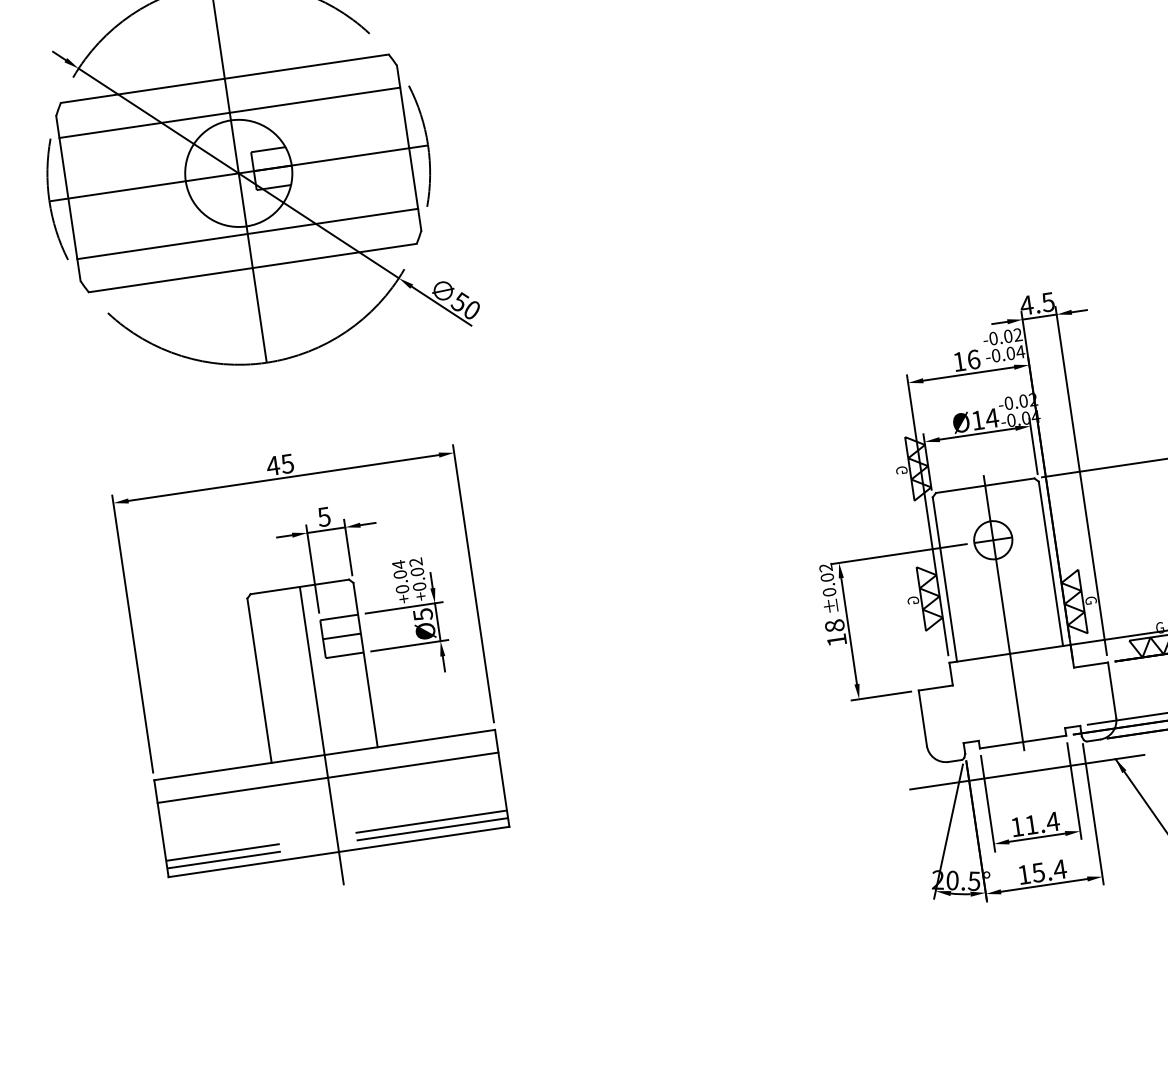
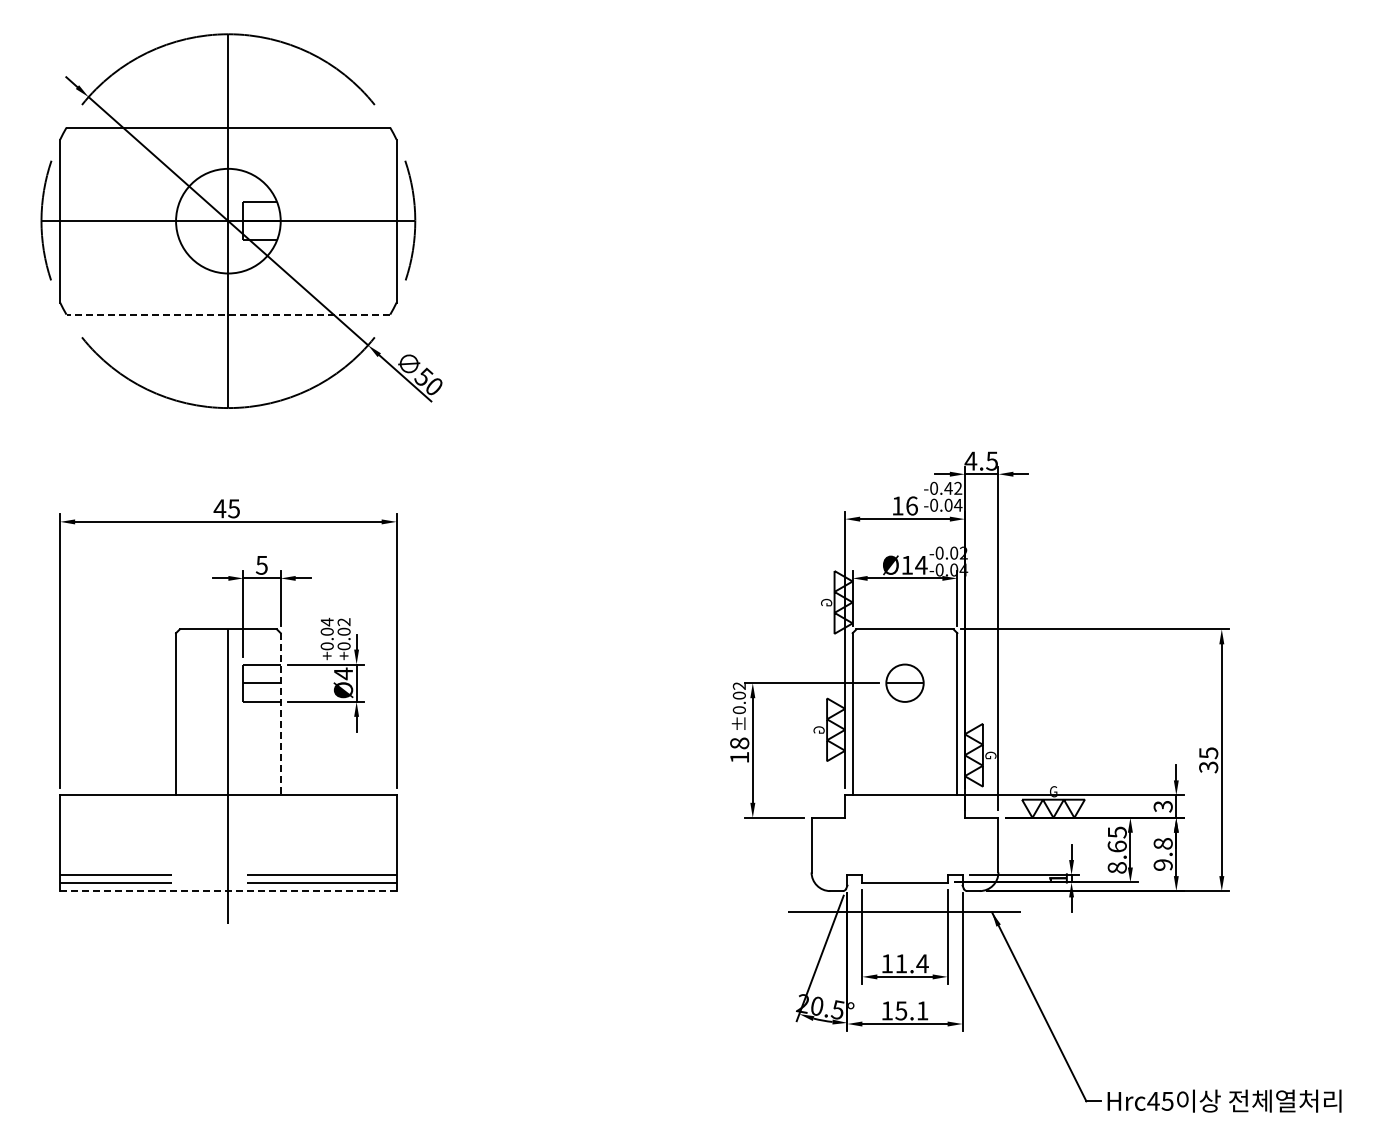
line: (229, 112) -> (228, 161), removed
line: (247, 233) -> (228, 280), removed
line: (252, 267) -> (228, 314), solid -> dashed
text: (1008, 335) -> (948, 487), -0.02 -> -0.42
line: (1004, 612) -> (905, 754), removed
text: (423, 614) -> (343, 673), Ø5 -> Ø4
line: (365, 665) -> (280, 714), solid -> dashed
line: (328, 777) -> (228, 817), removed
line: (338, 852) -> (227, 891), solid -> dashed
text: (1059, 869) -> (922, 1010), 15.4 -> 15.1

